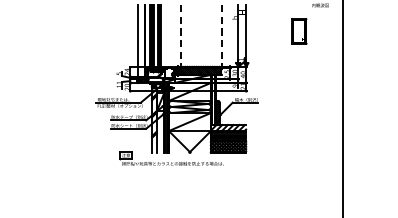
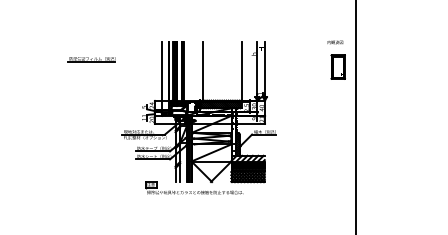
part: (63, 23) -> (91, 59), added
part: (298, 30) -> (337, 66), moved
line: (180, 36) -> (202, 71), dashed -> solid
line: (222, 40) -> (242, 75), dashed -> solid

